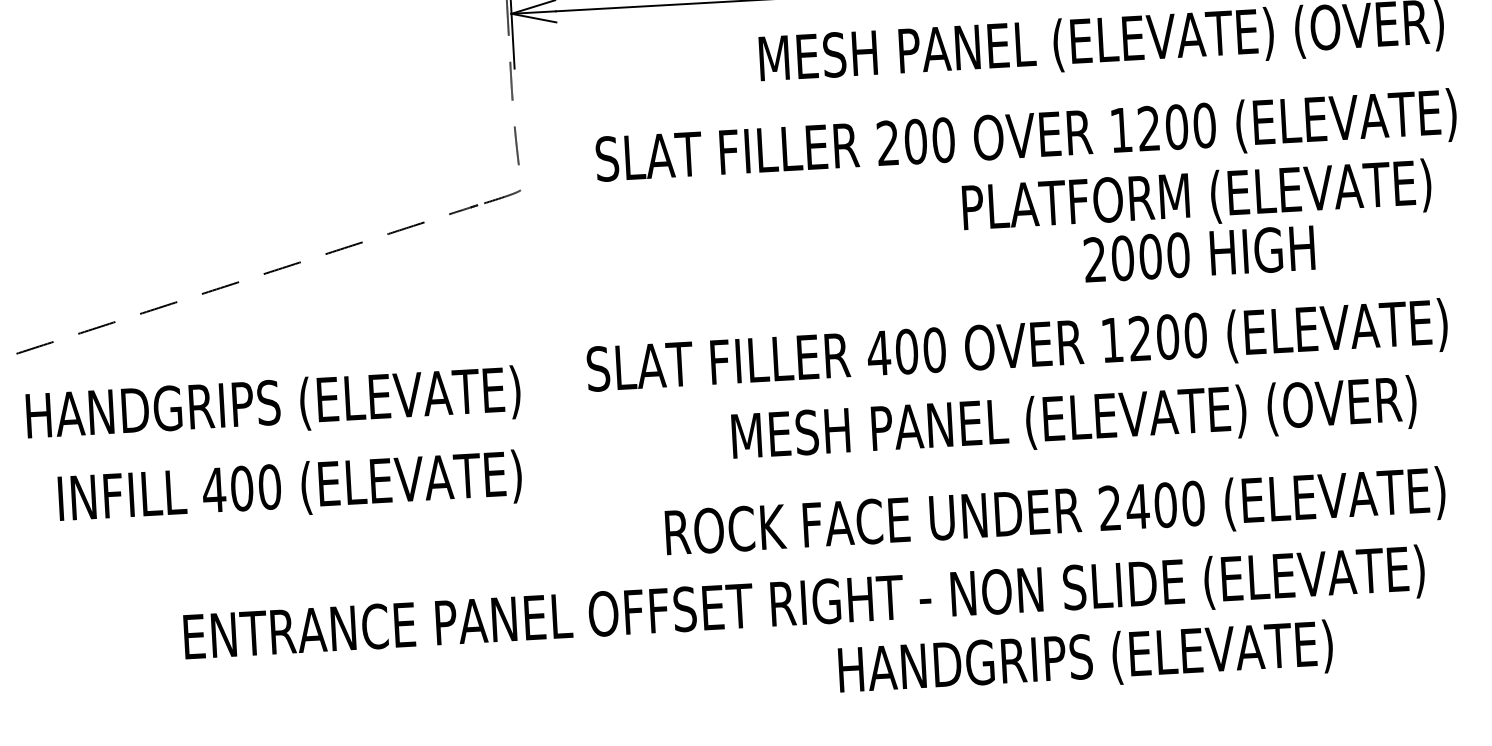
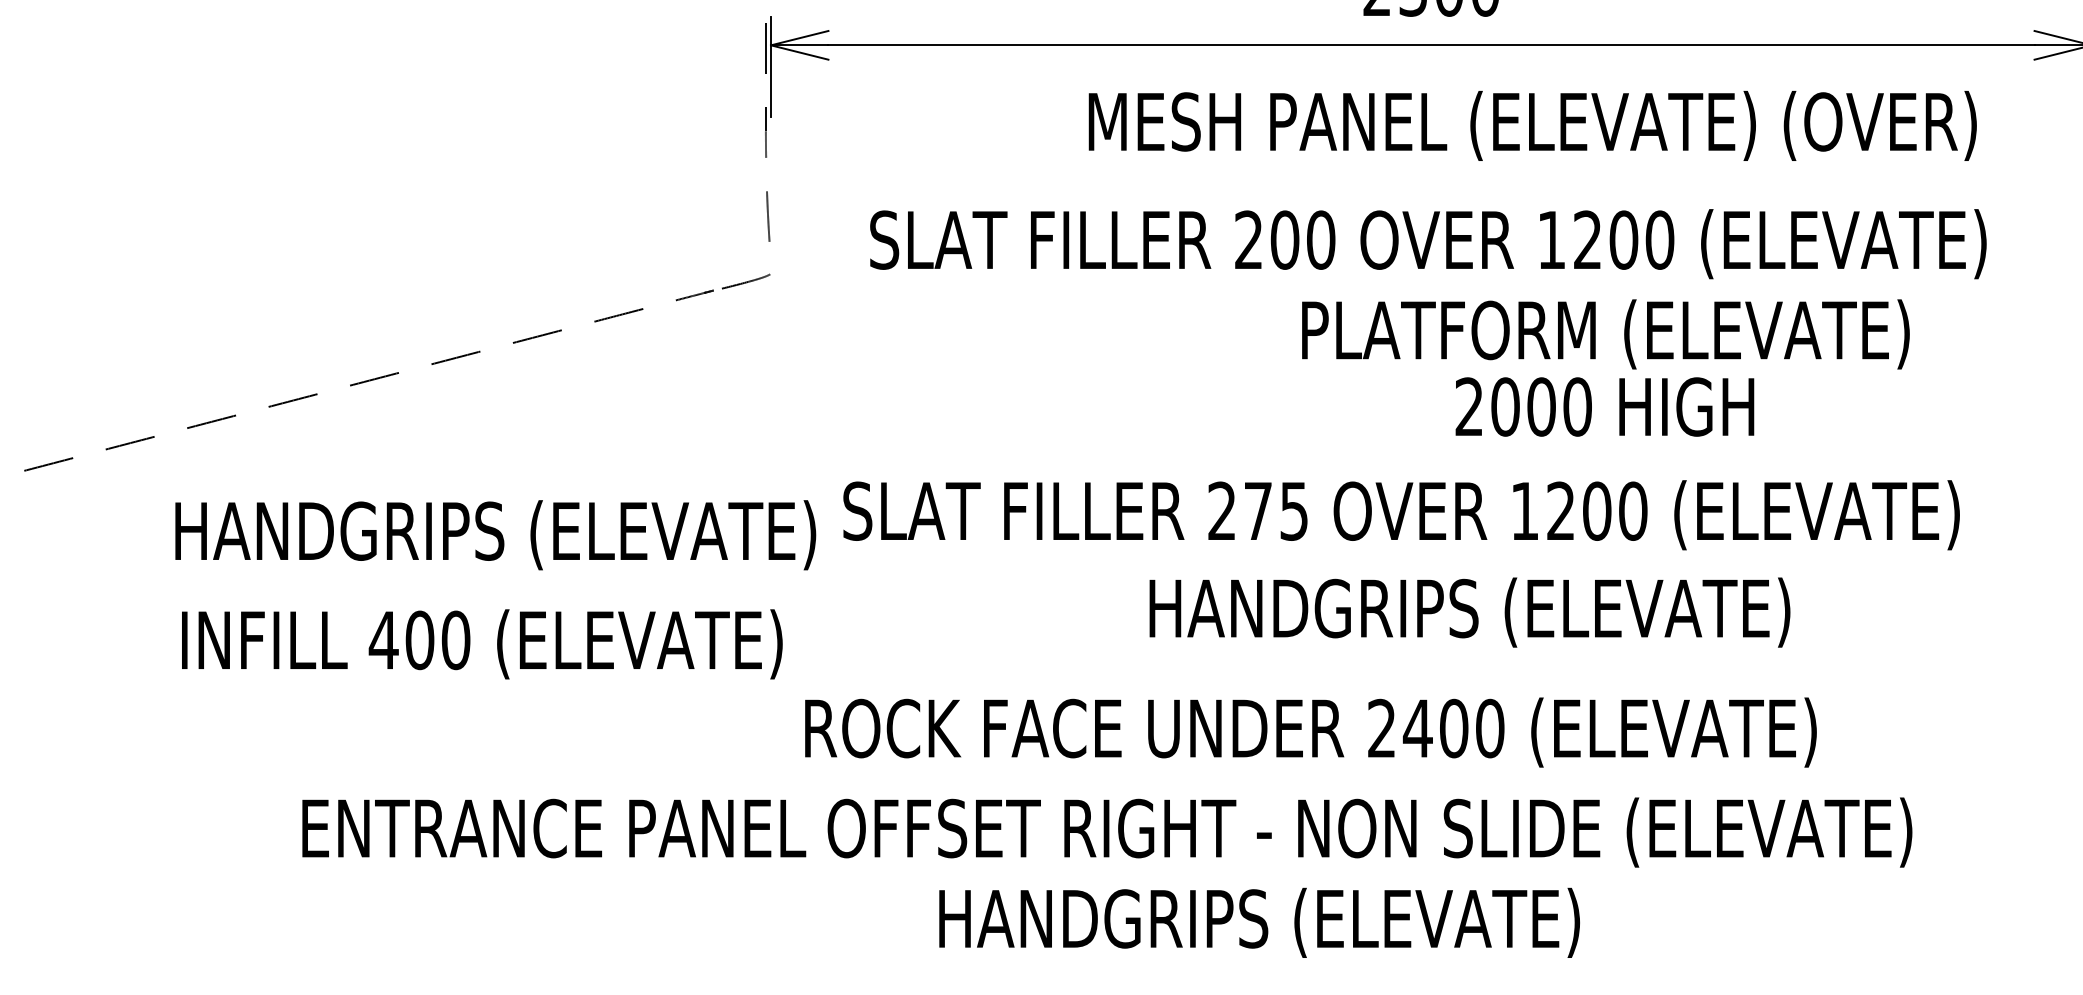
text: (1198, 223) -> (1605, 367), moved
text: (906, 351) -> (1257, 510), 400 -> 275
text: (273, 405) -> (495, 535), moved
text: (1074, 420) -> (1470, 612), MESH PANEL (ELEVATE) (OVER) -> HANDGRIPS (ELEVATE)
text: (290, 489) -> (482, 644), moved
text: (1055, 514) -> (1310, 732), moved
text: (1085, 659) -> (1259, 922), moved

